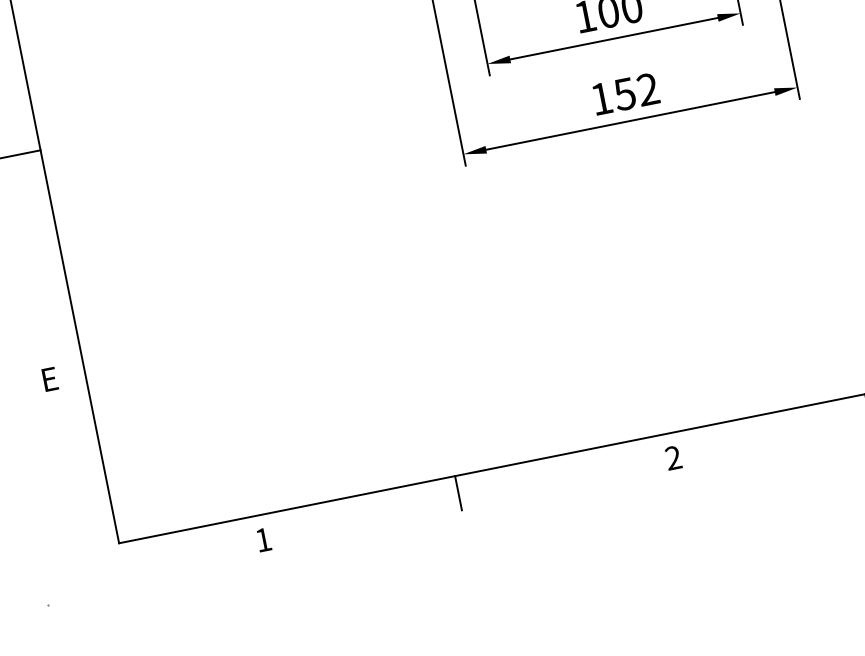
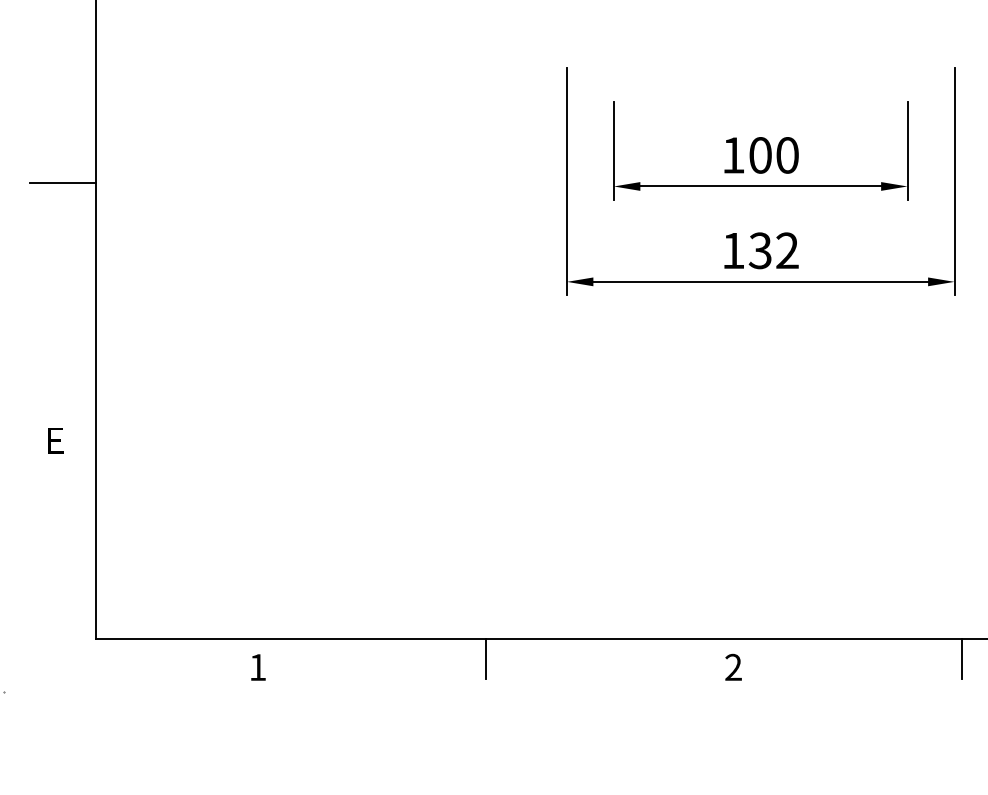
text: (624, 94) -> (759, 250), 152 -> 132

